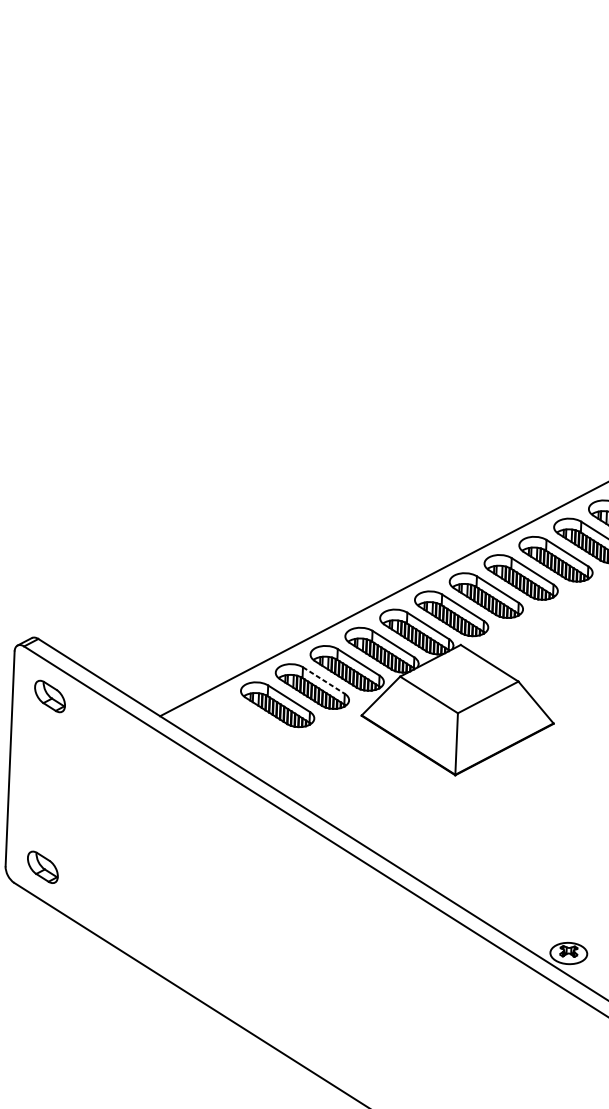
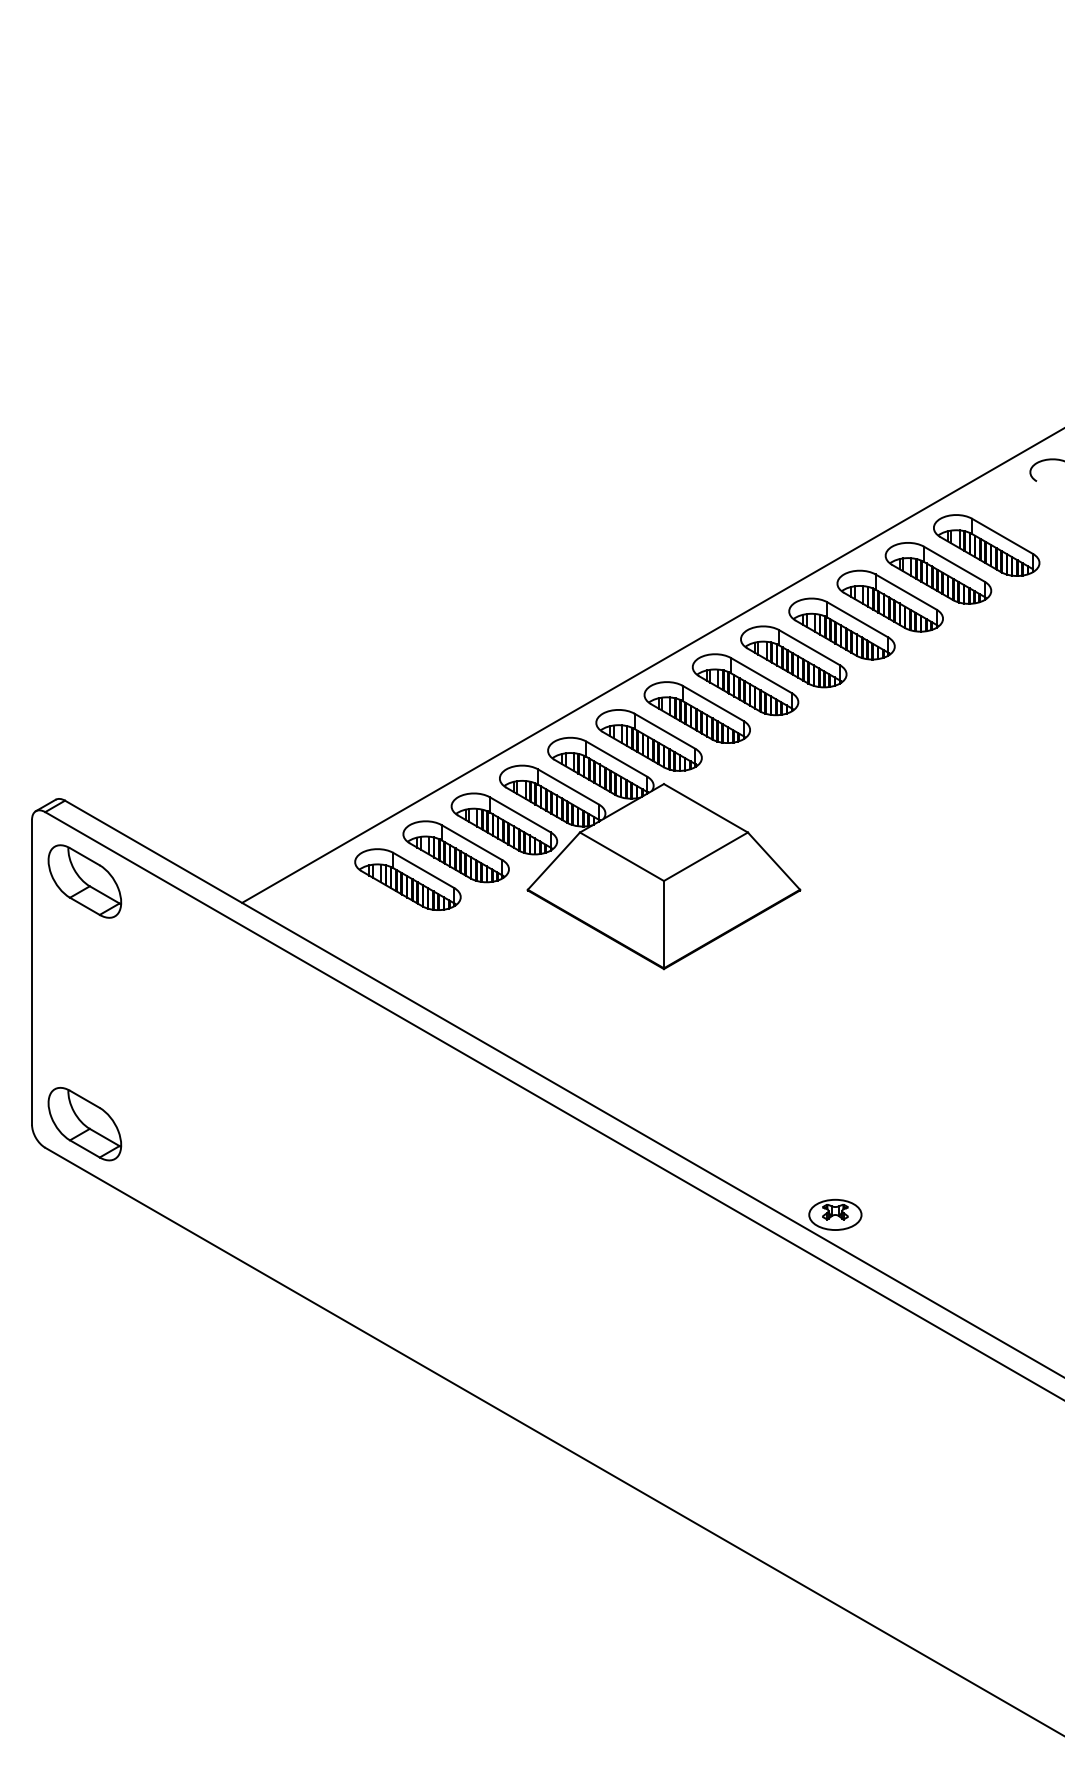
line: (324, 680) -> (472, 842), dashed -> solid
part: (49, 696) -> (84, 881), size x1.67
part: (42, 866) -> (84, 1123), size x1.67

